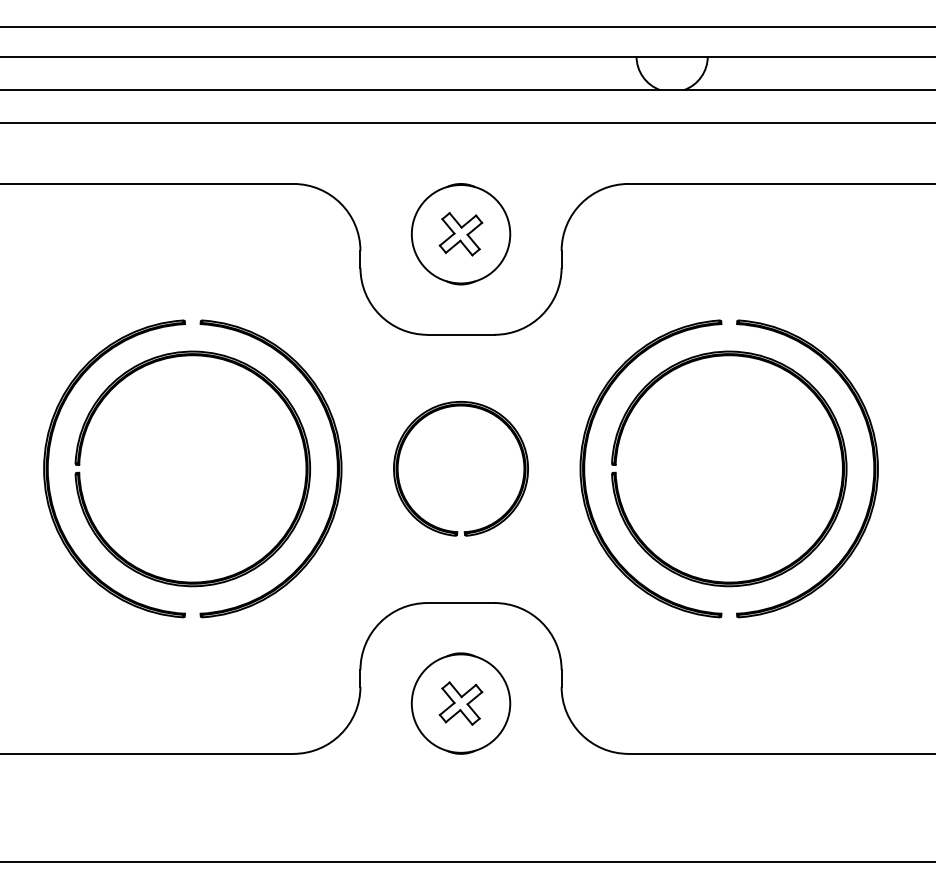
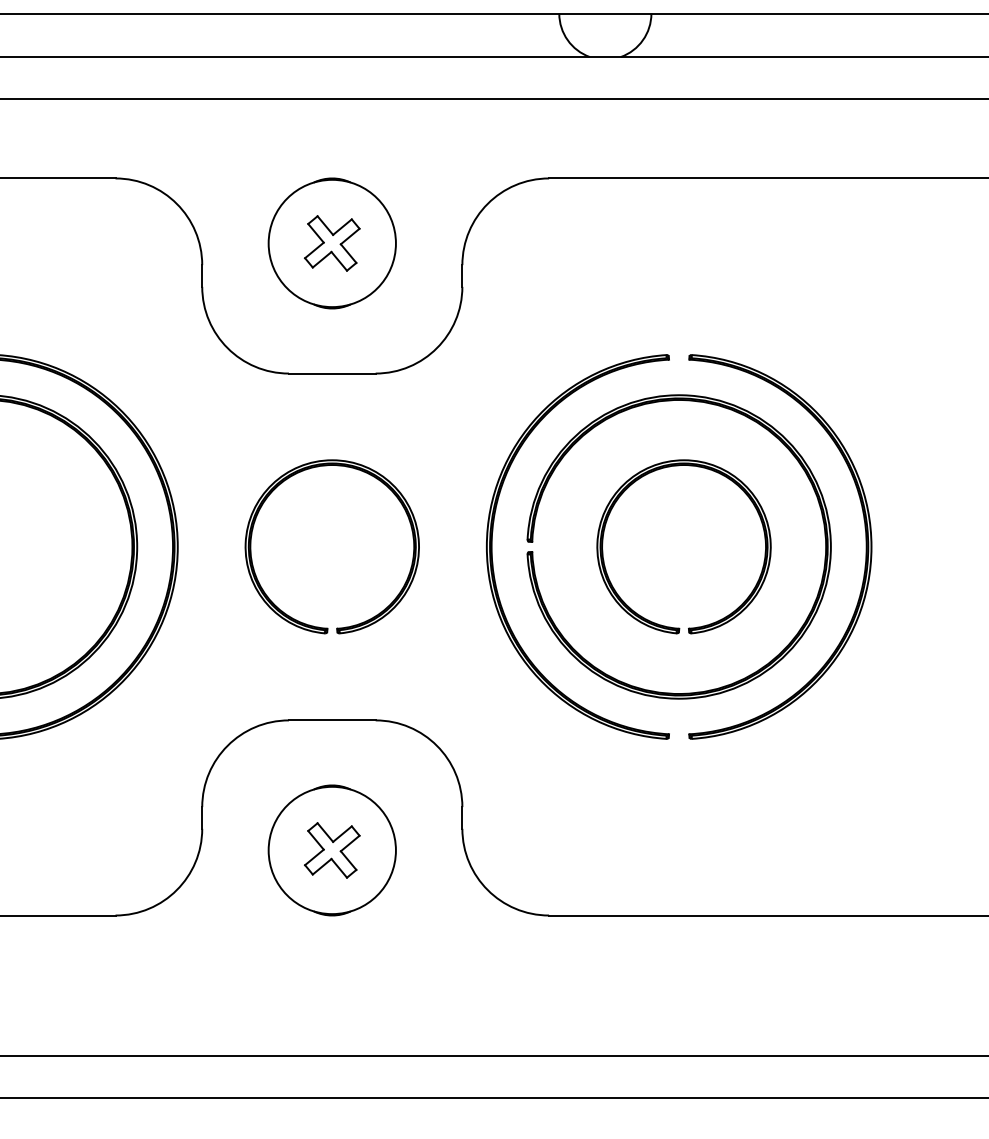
part: (695, 419) -> (635, 483), added

